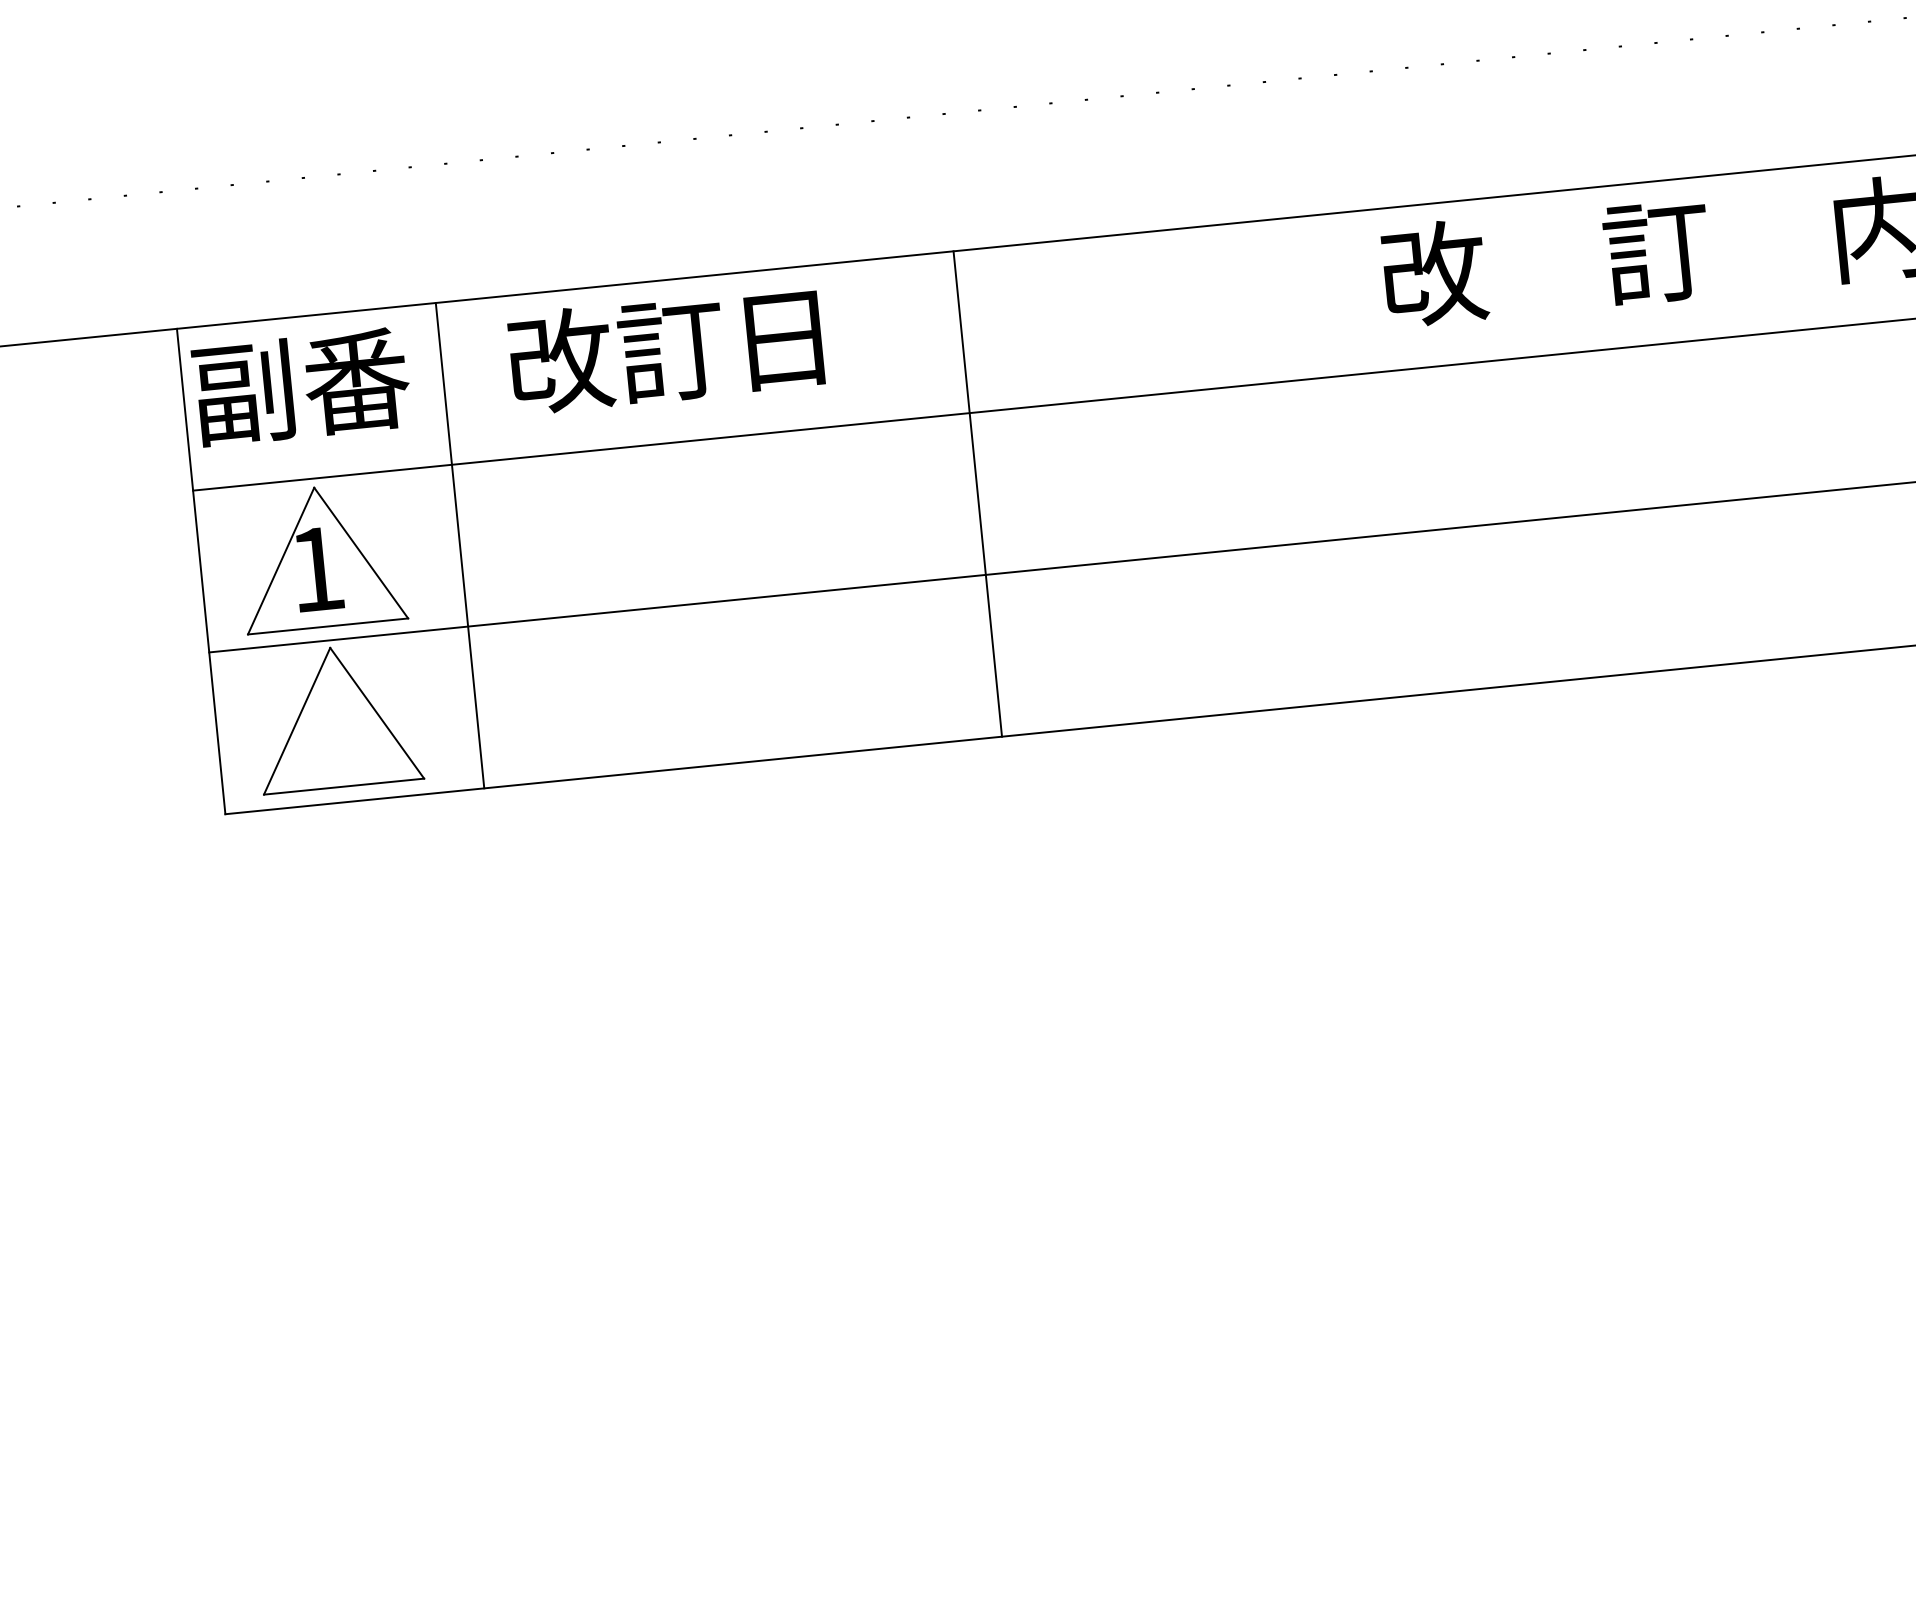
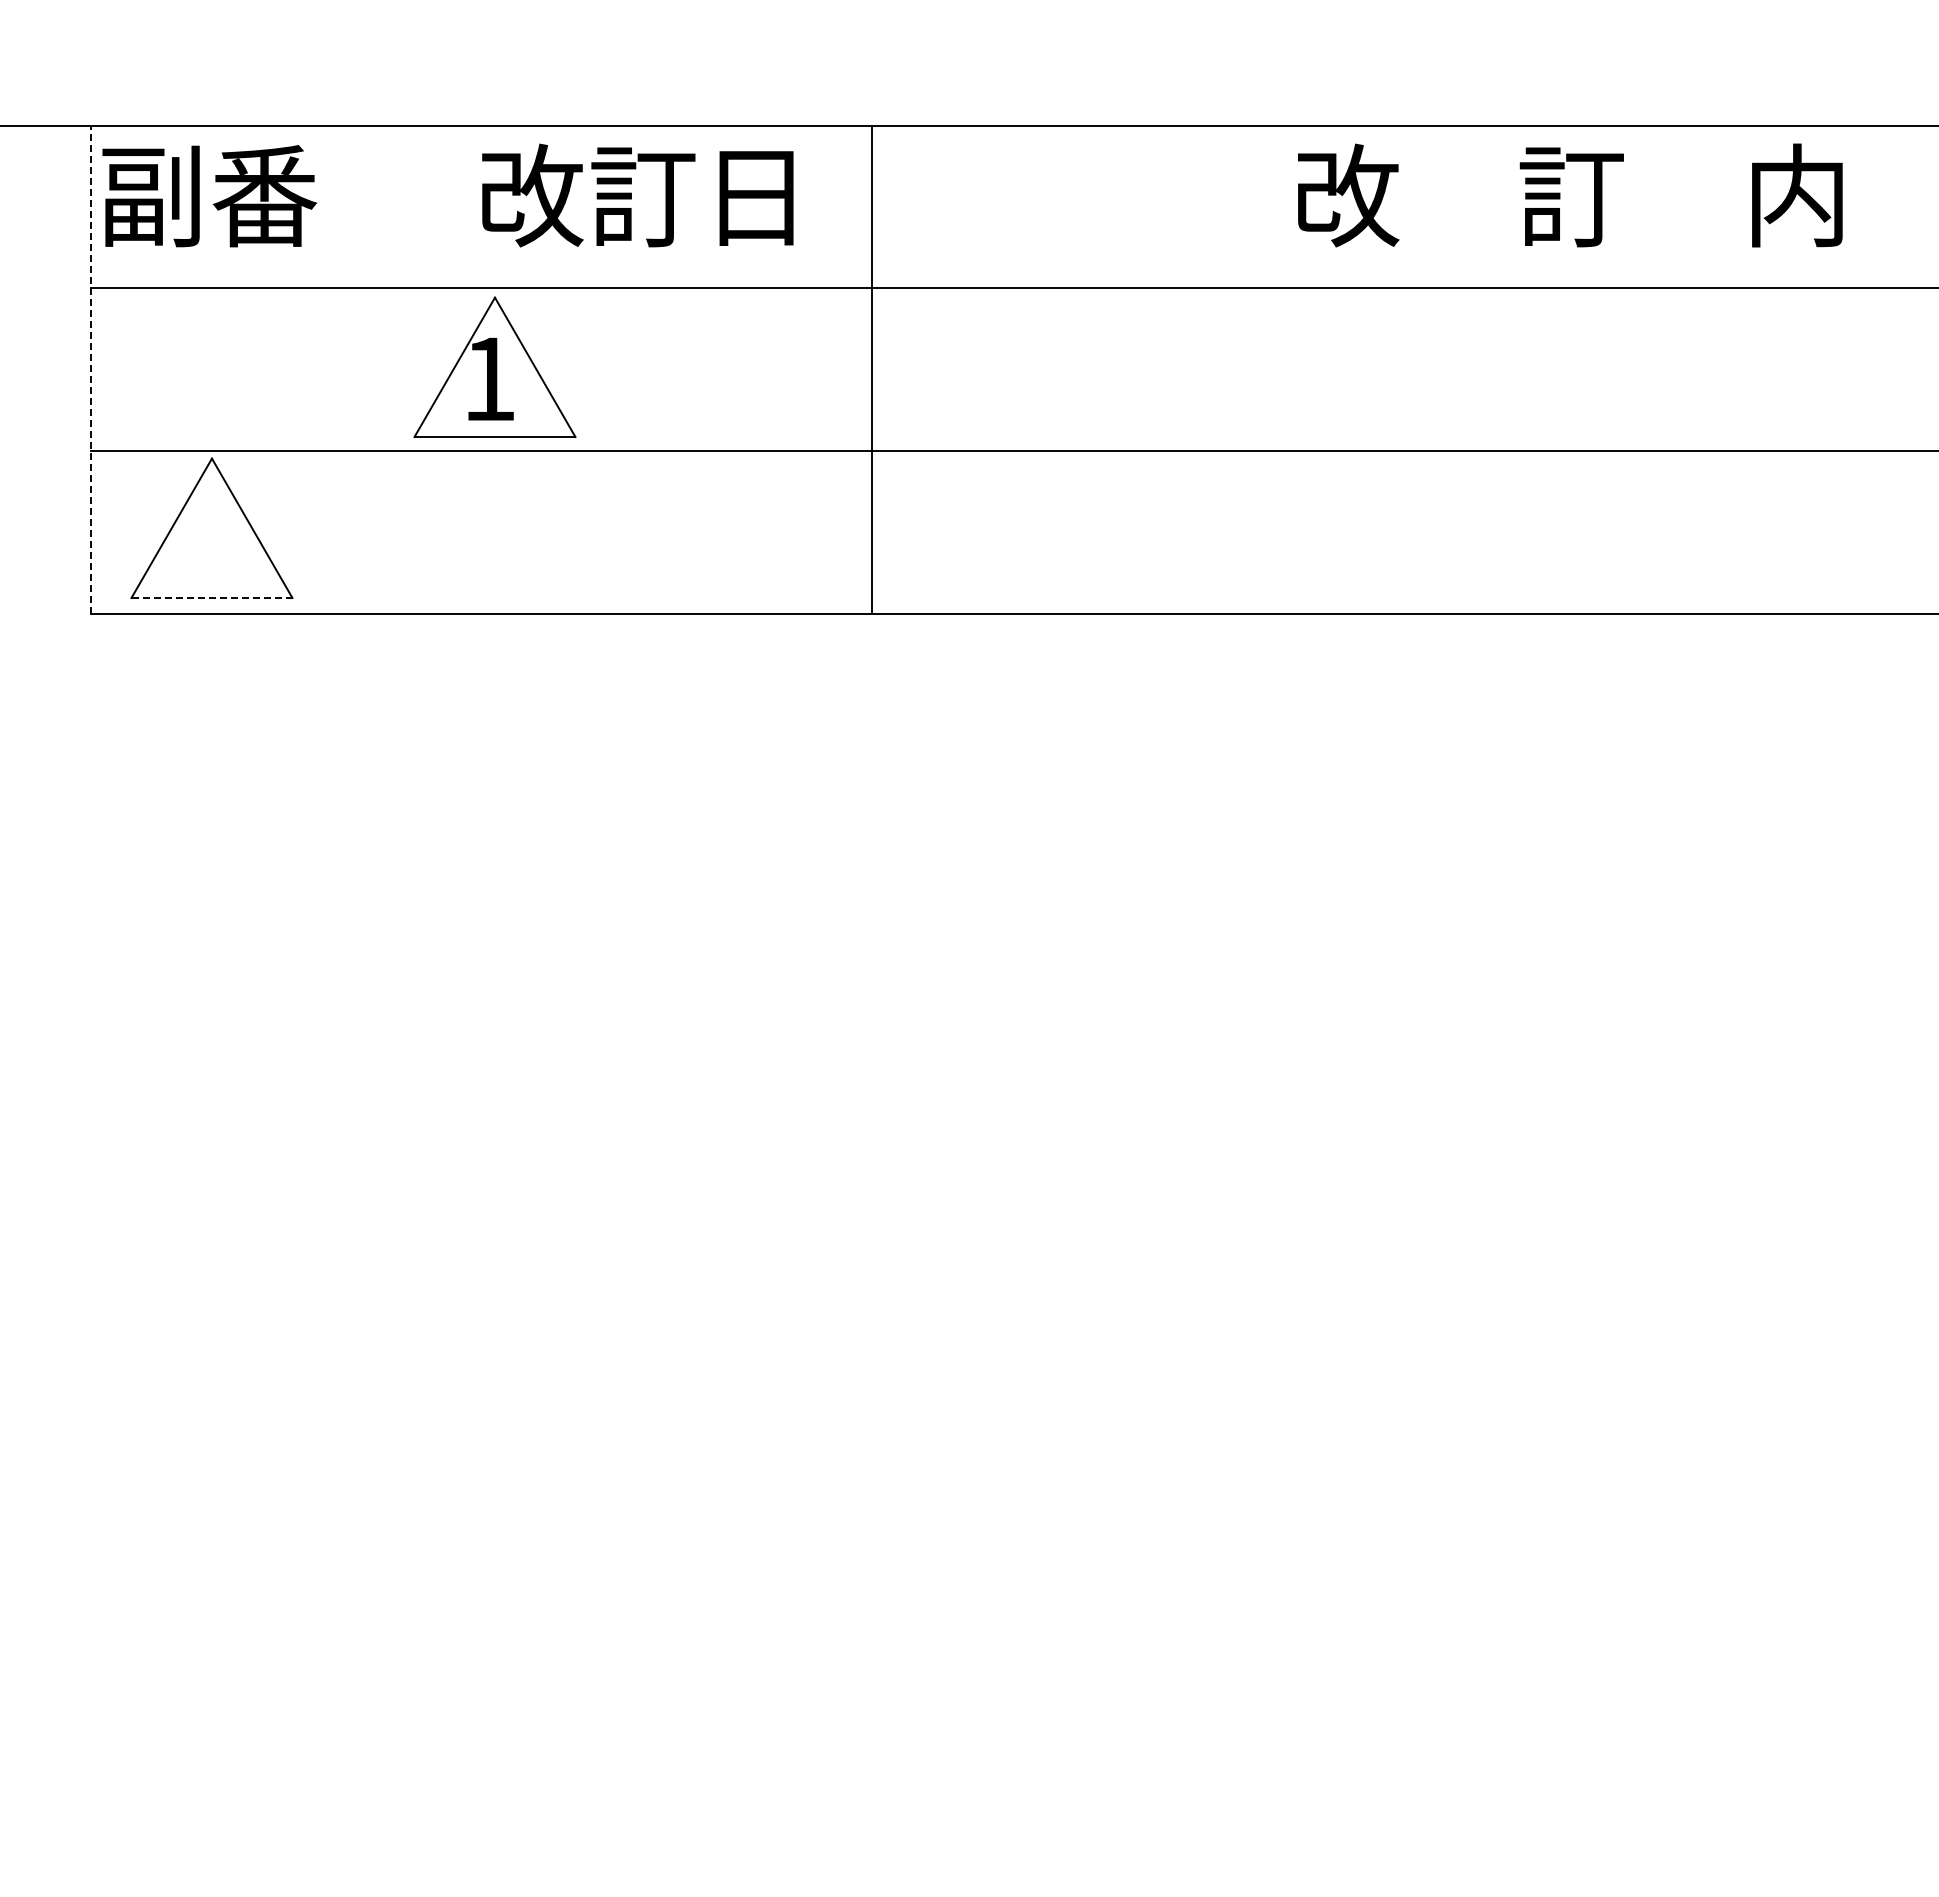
text: (665, 350) -> (637, 195), moved
line: (460, 545) -> (351, 369), removed
part: (320, 557) -> (494, 367), moved
line: (201, 571) -> (91, 369), solid -> dashed
line: (344, 787) -> (212, 598), solid -> dashed

